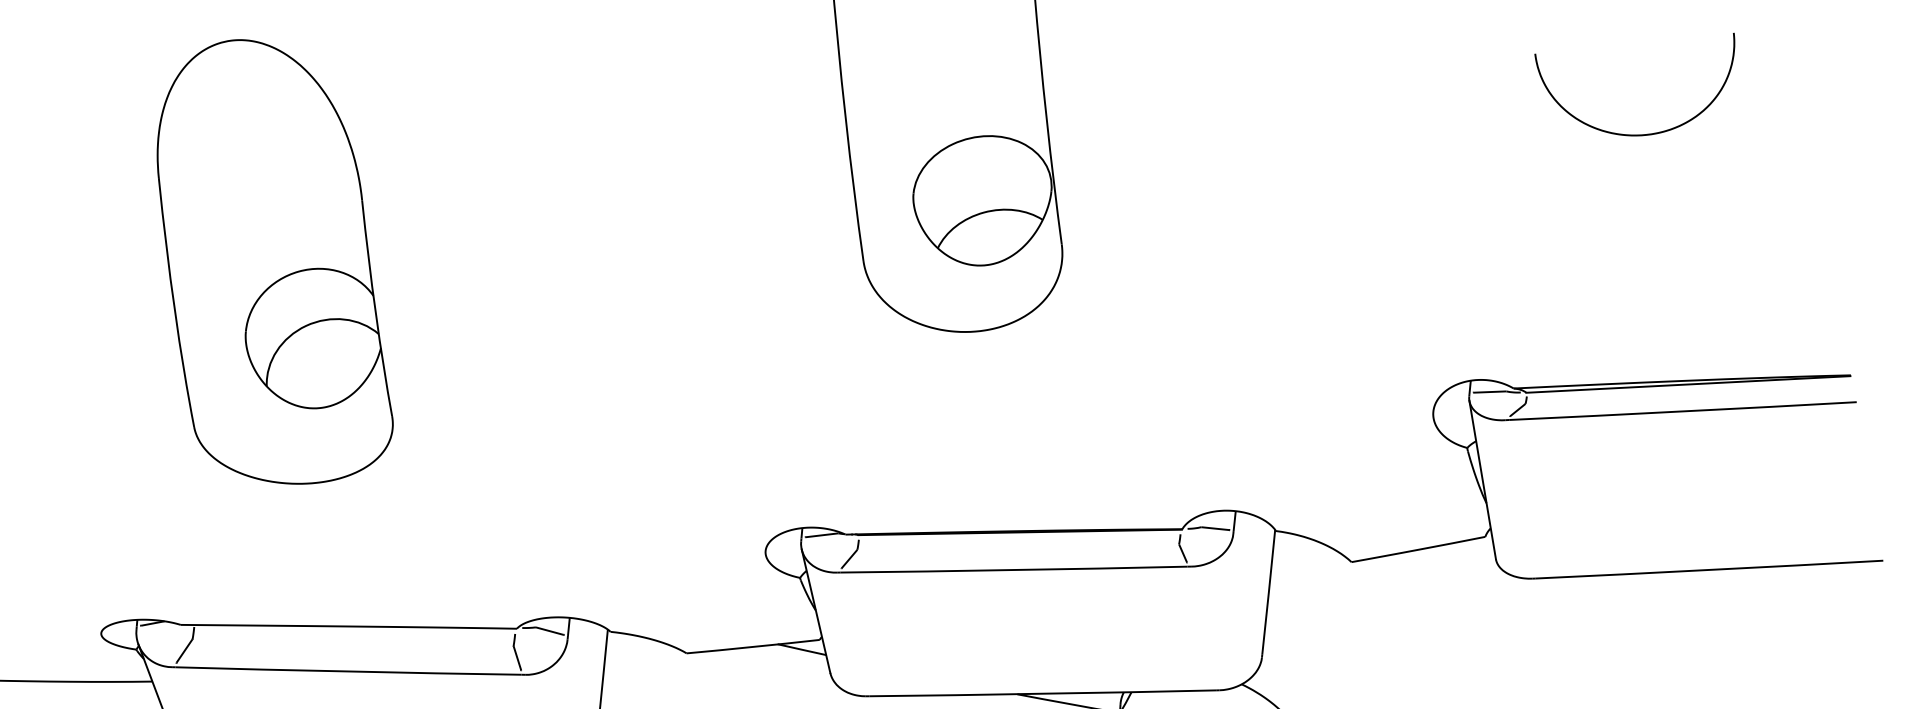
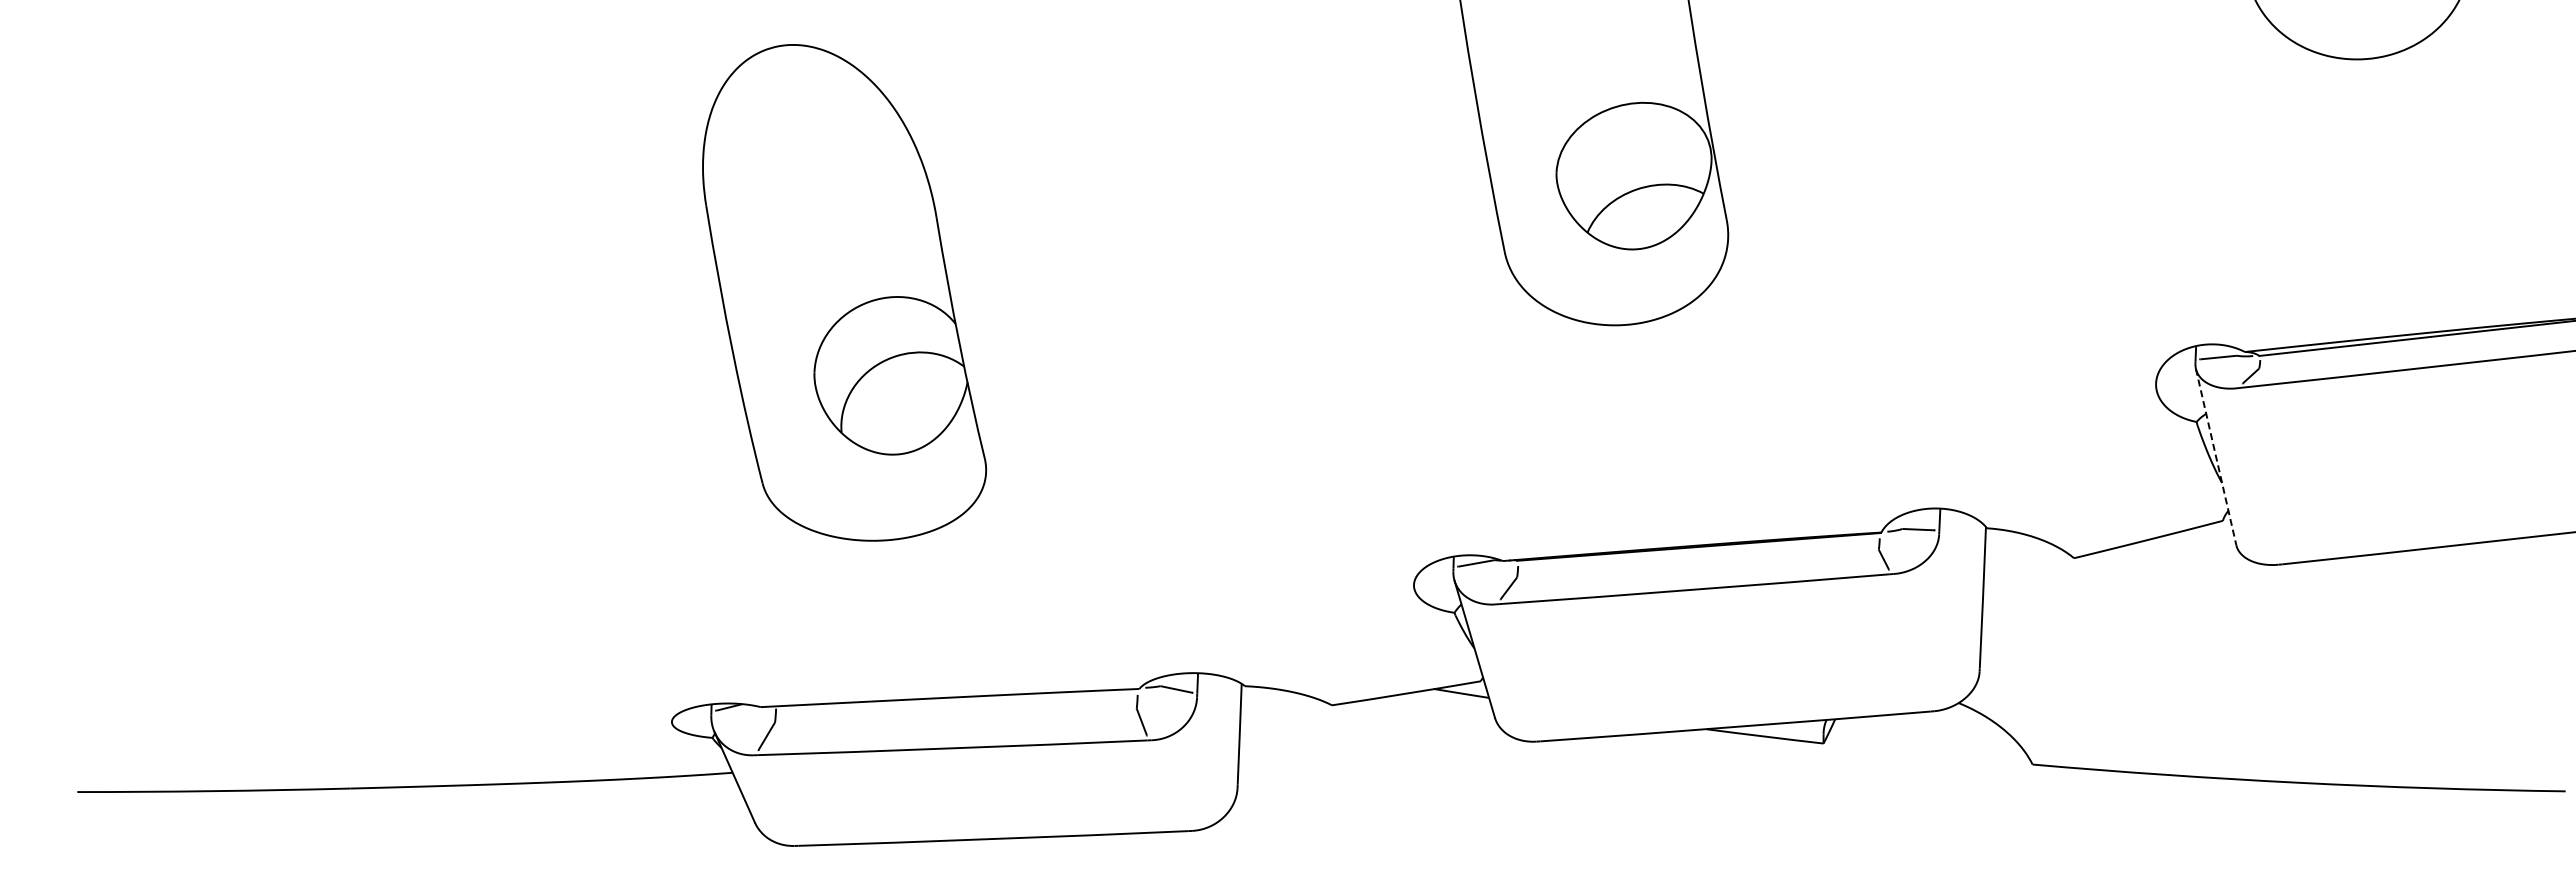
line: (1482, 480) -> (2216, 457), solid -> dashed

